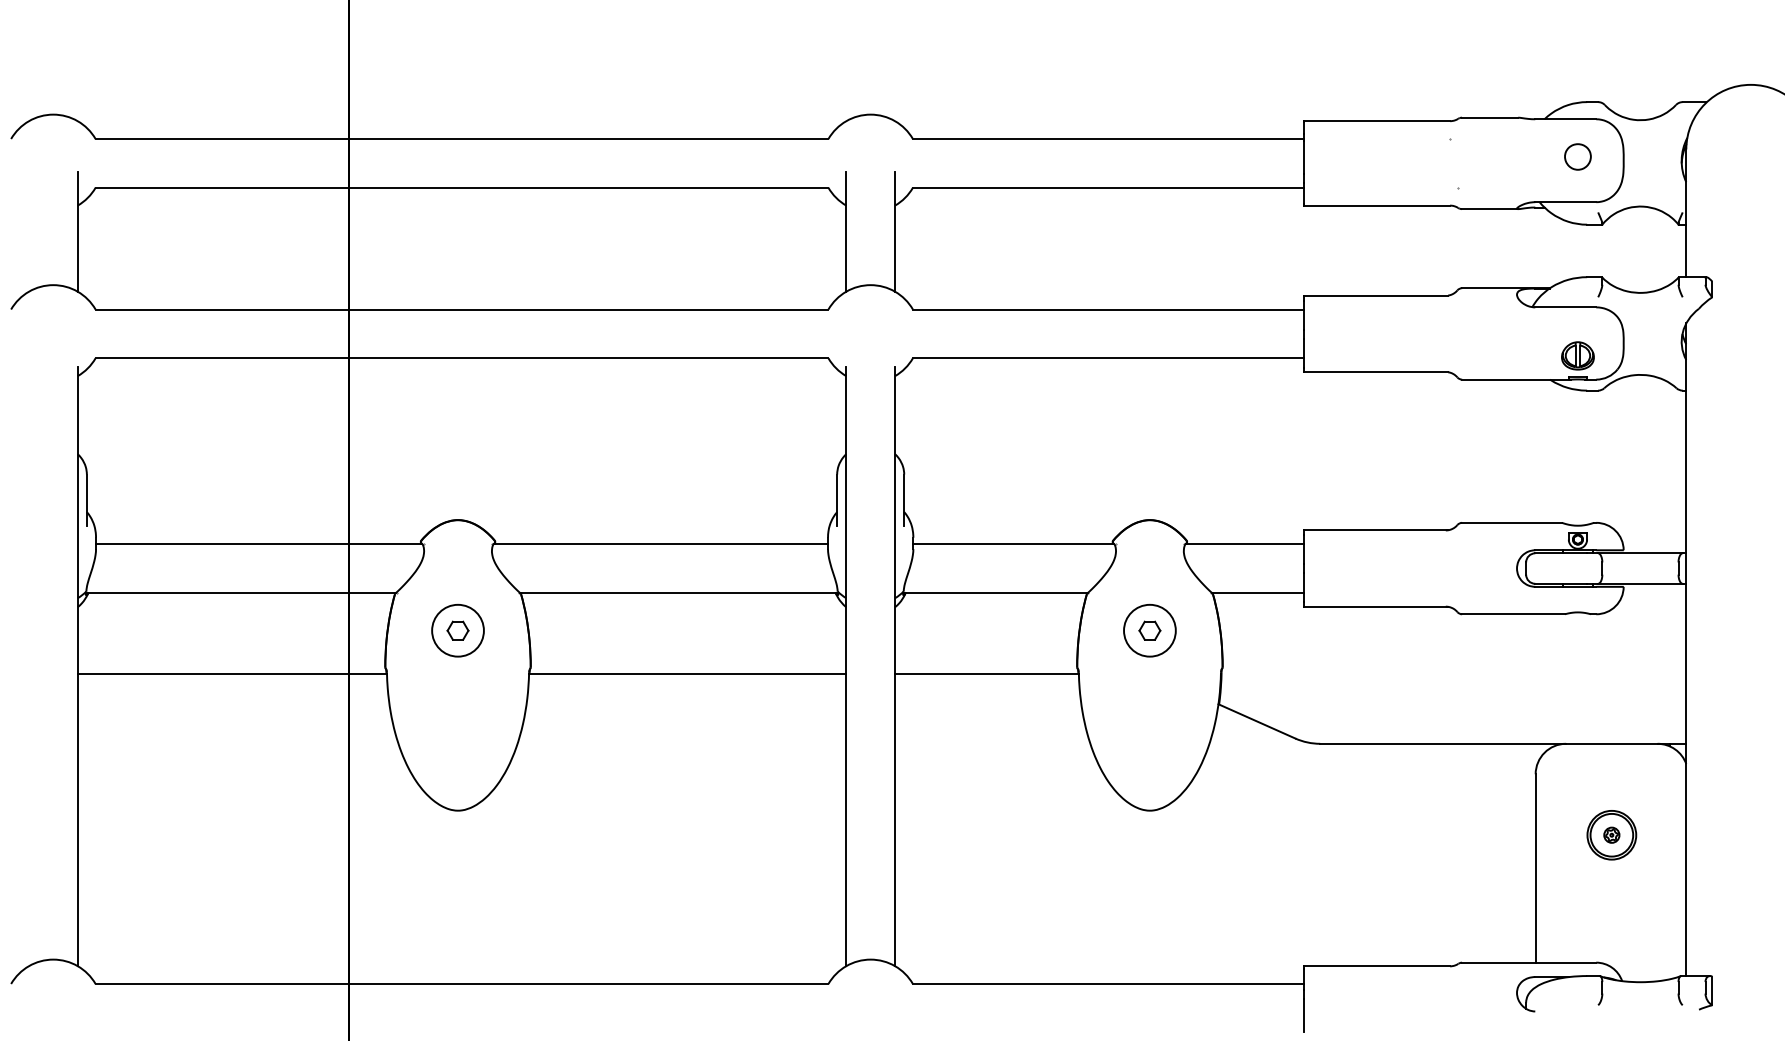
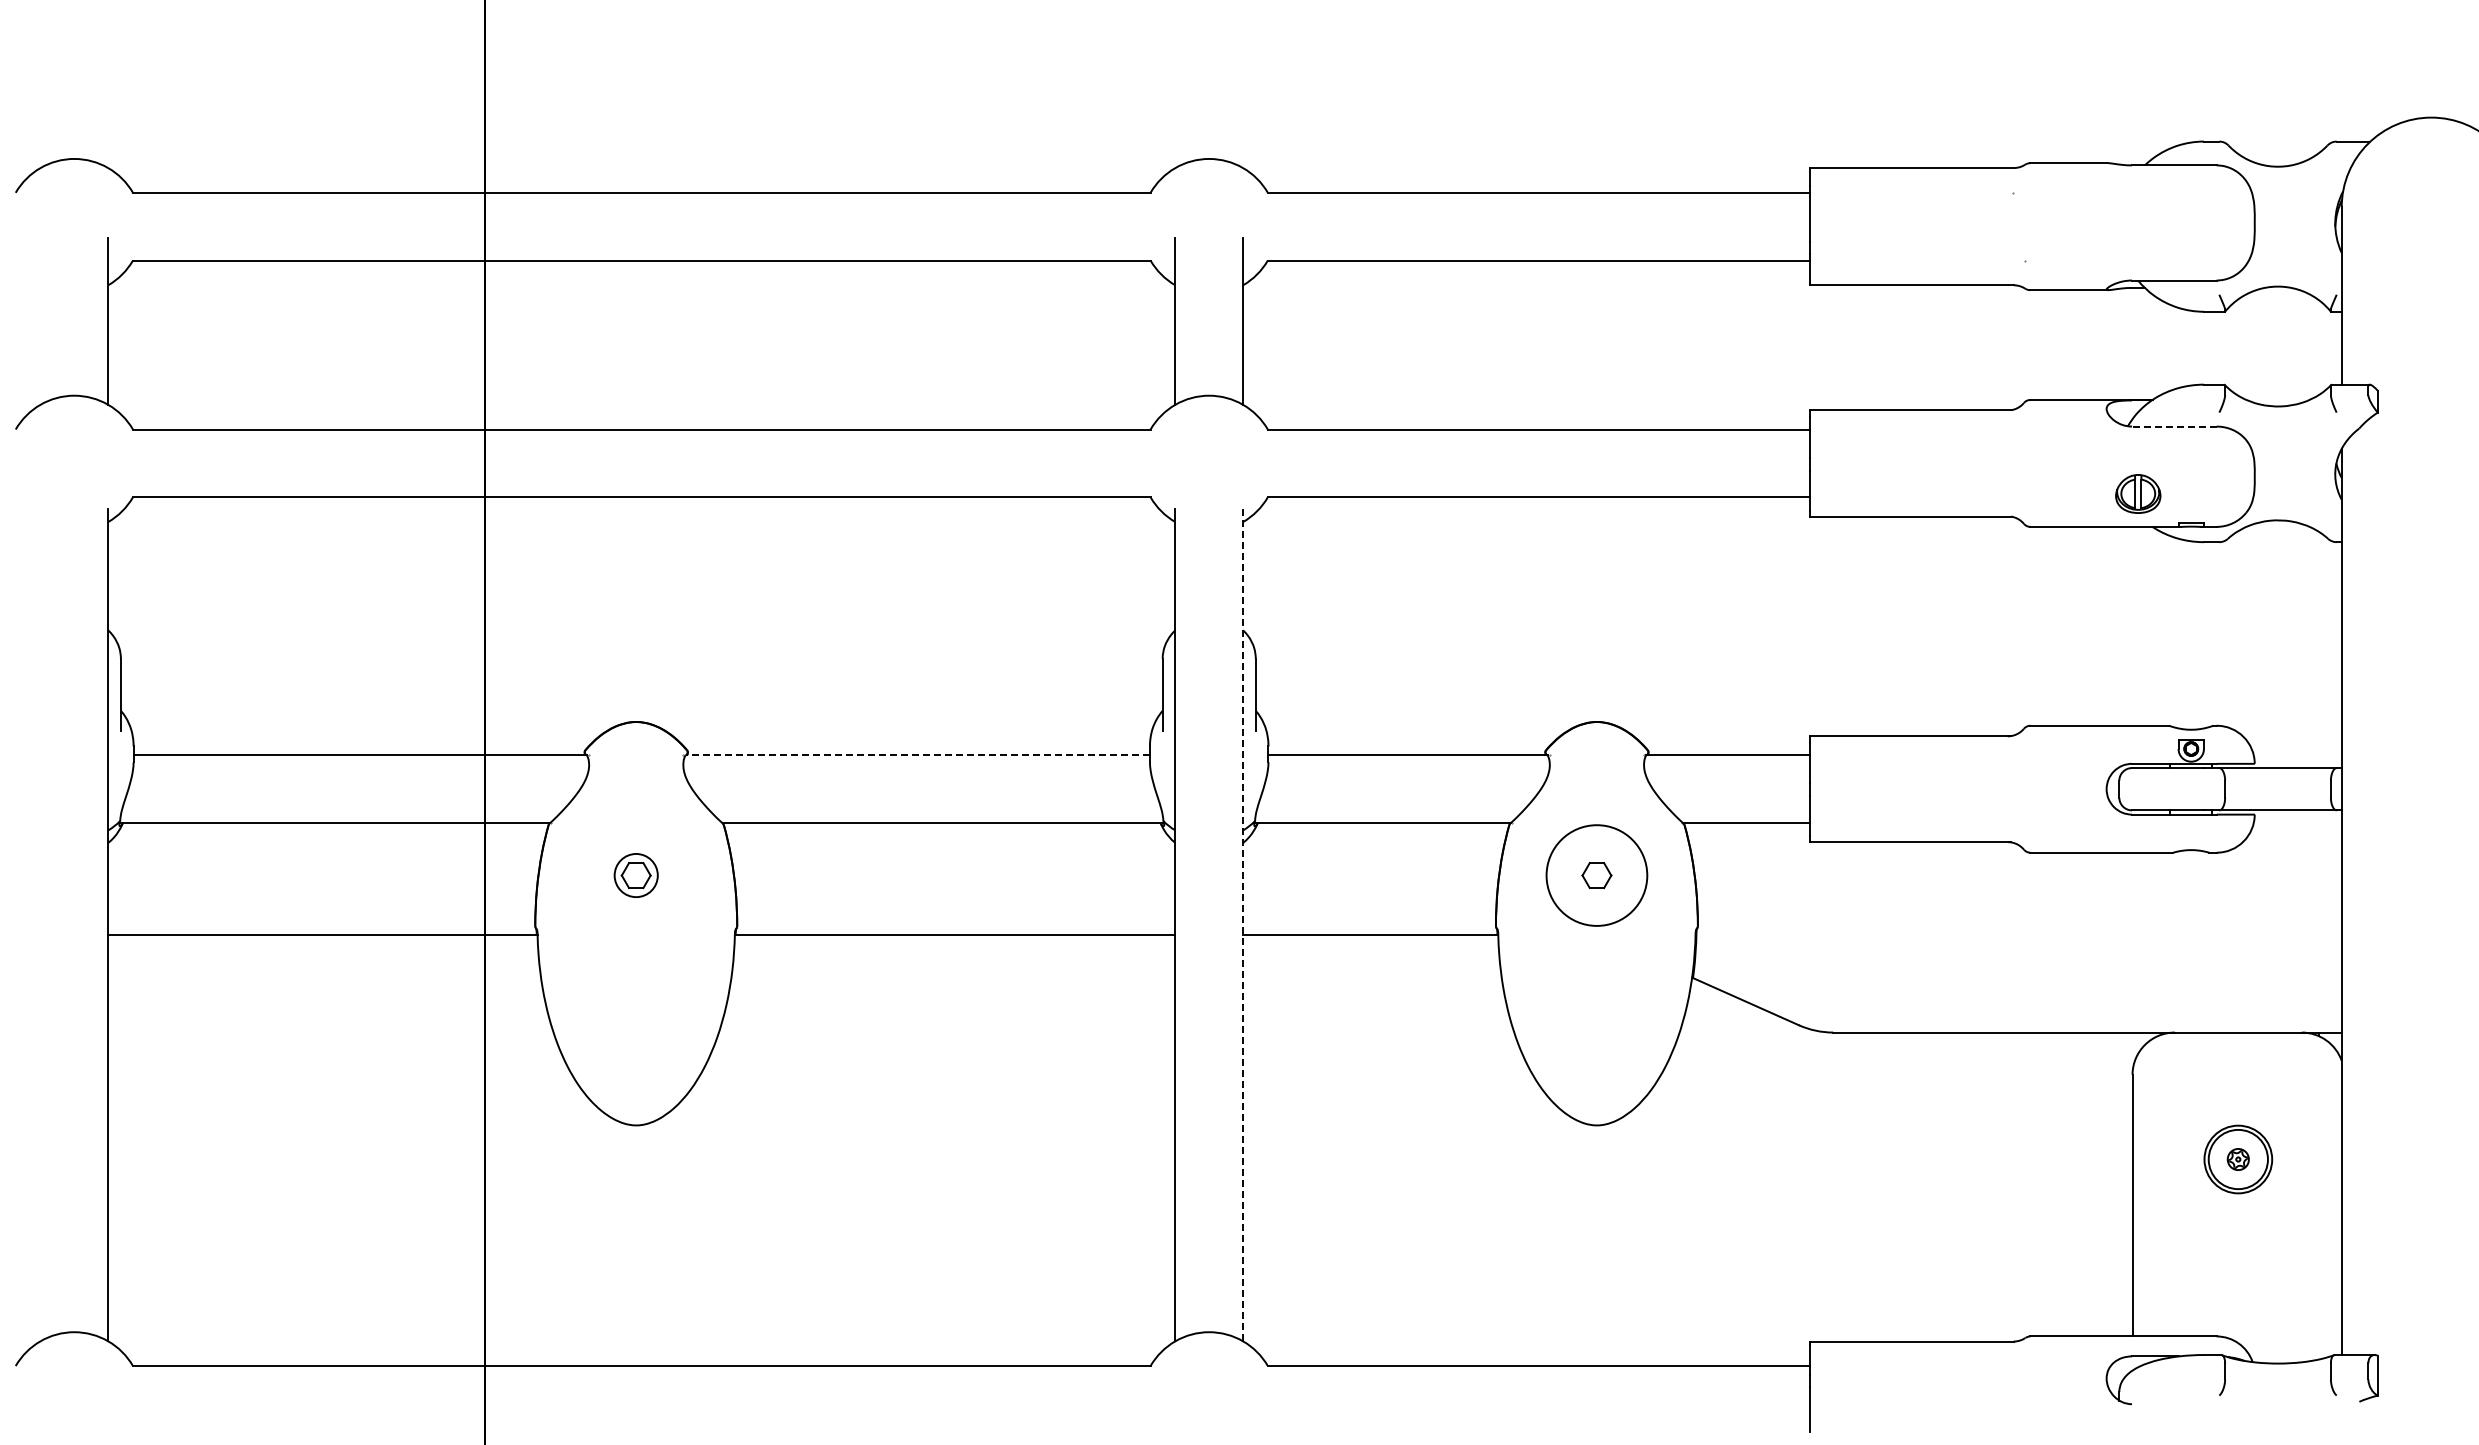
part: (1578, 156) -> (2191, 217), removed
line: (1565, 307) -> (2173, 426), solid -> dashed
part: (1578, 355) -> (2138, 493), moved
line: (660, 544) -> (917, 755), solid -> dashed
circle: (458, 630) -> (636, 875), size x0.6
circle: (1149, 630) -> (1596, 875), size x1.4
line: (895, 665) -> (1243, 924), solid -> dashed

